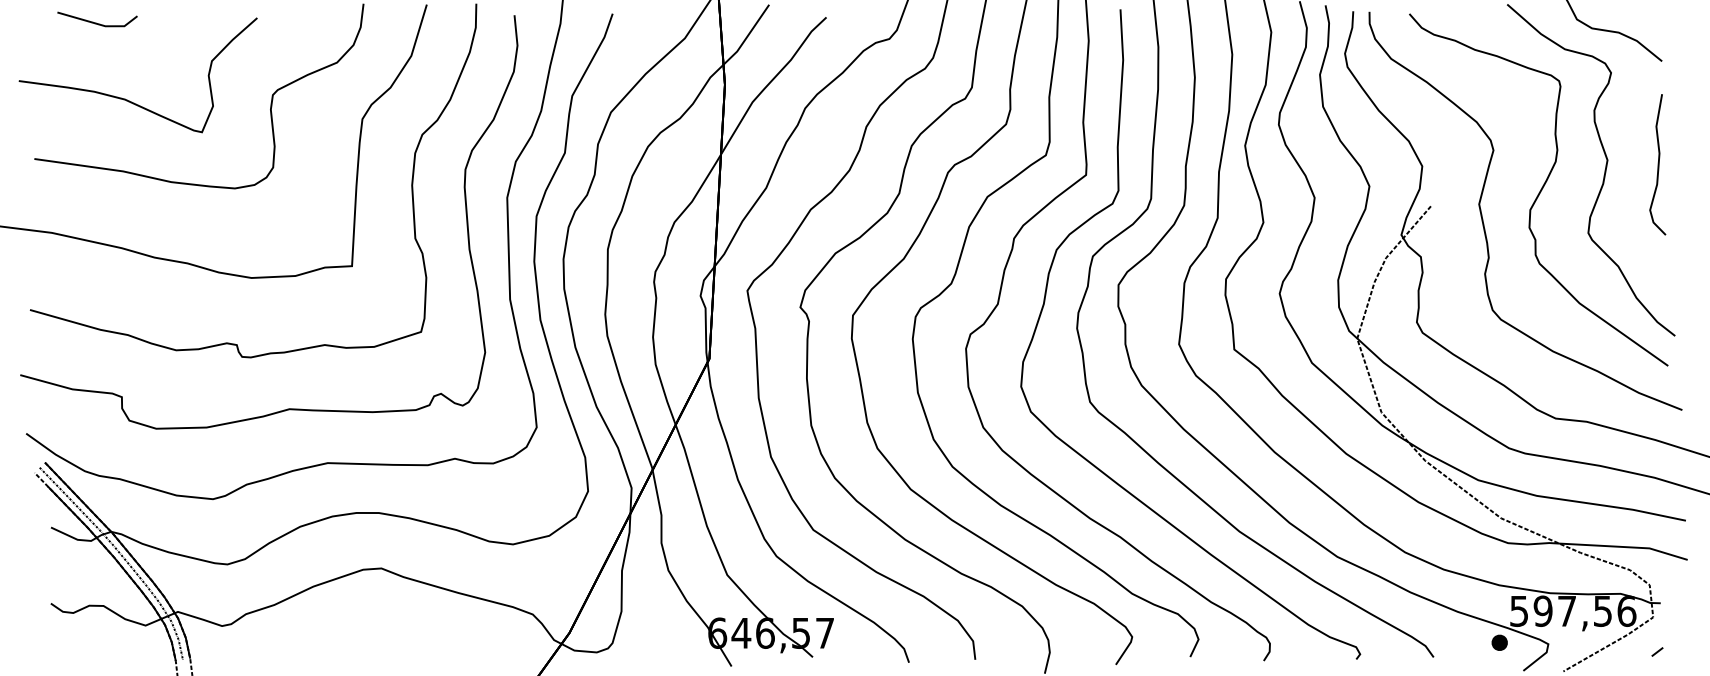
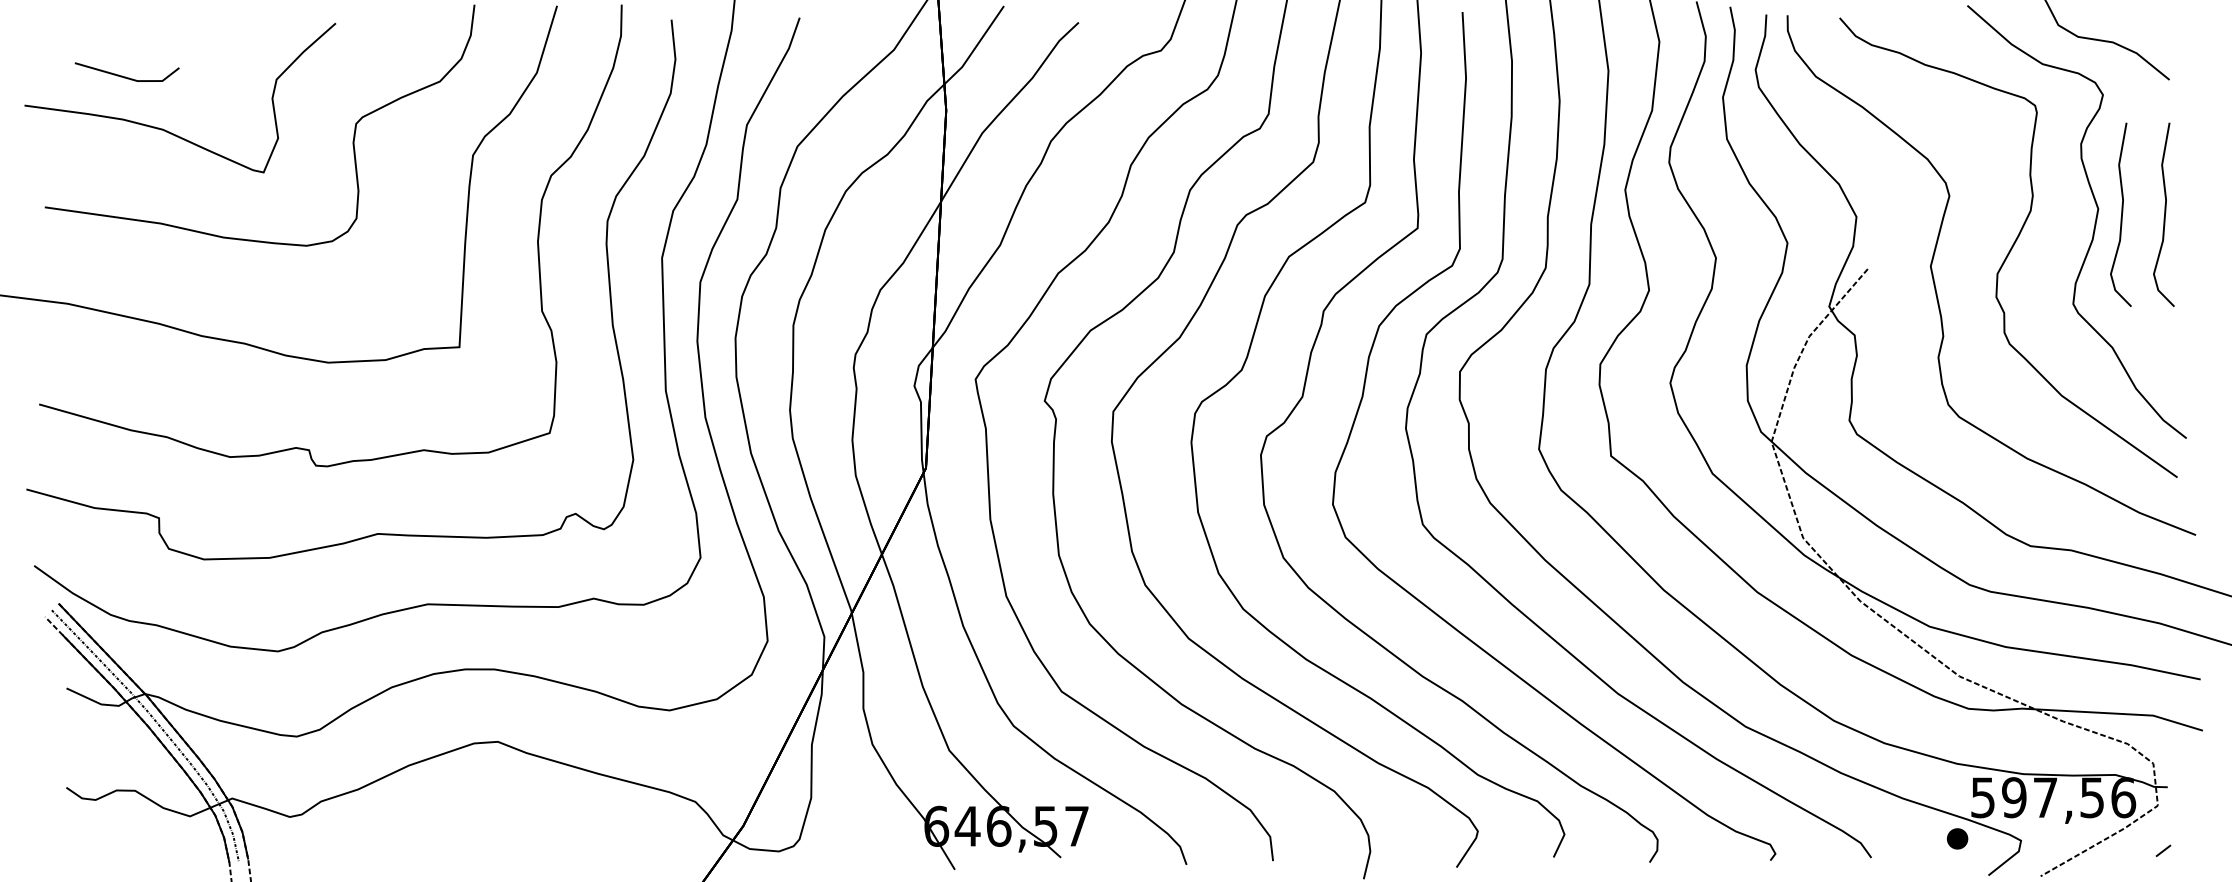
line: (96, 22) -> (125, 76), moved
curve: (1625, 164) -> (2121, 214), added

